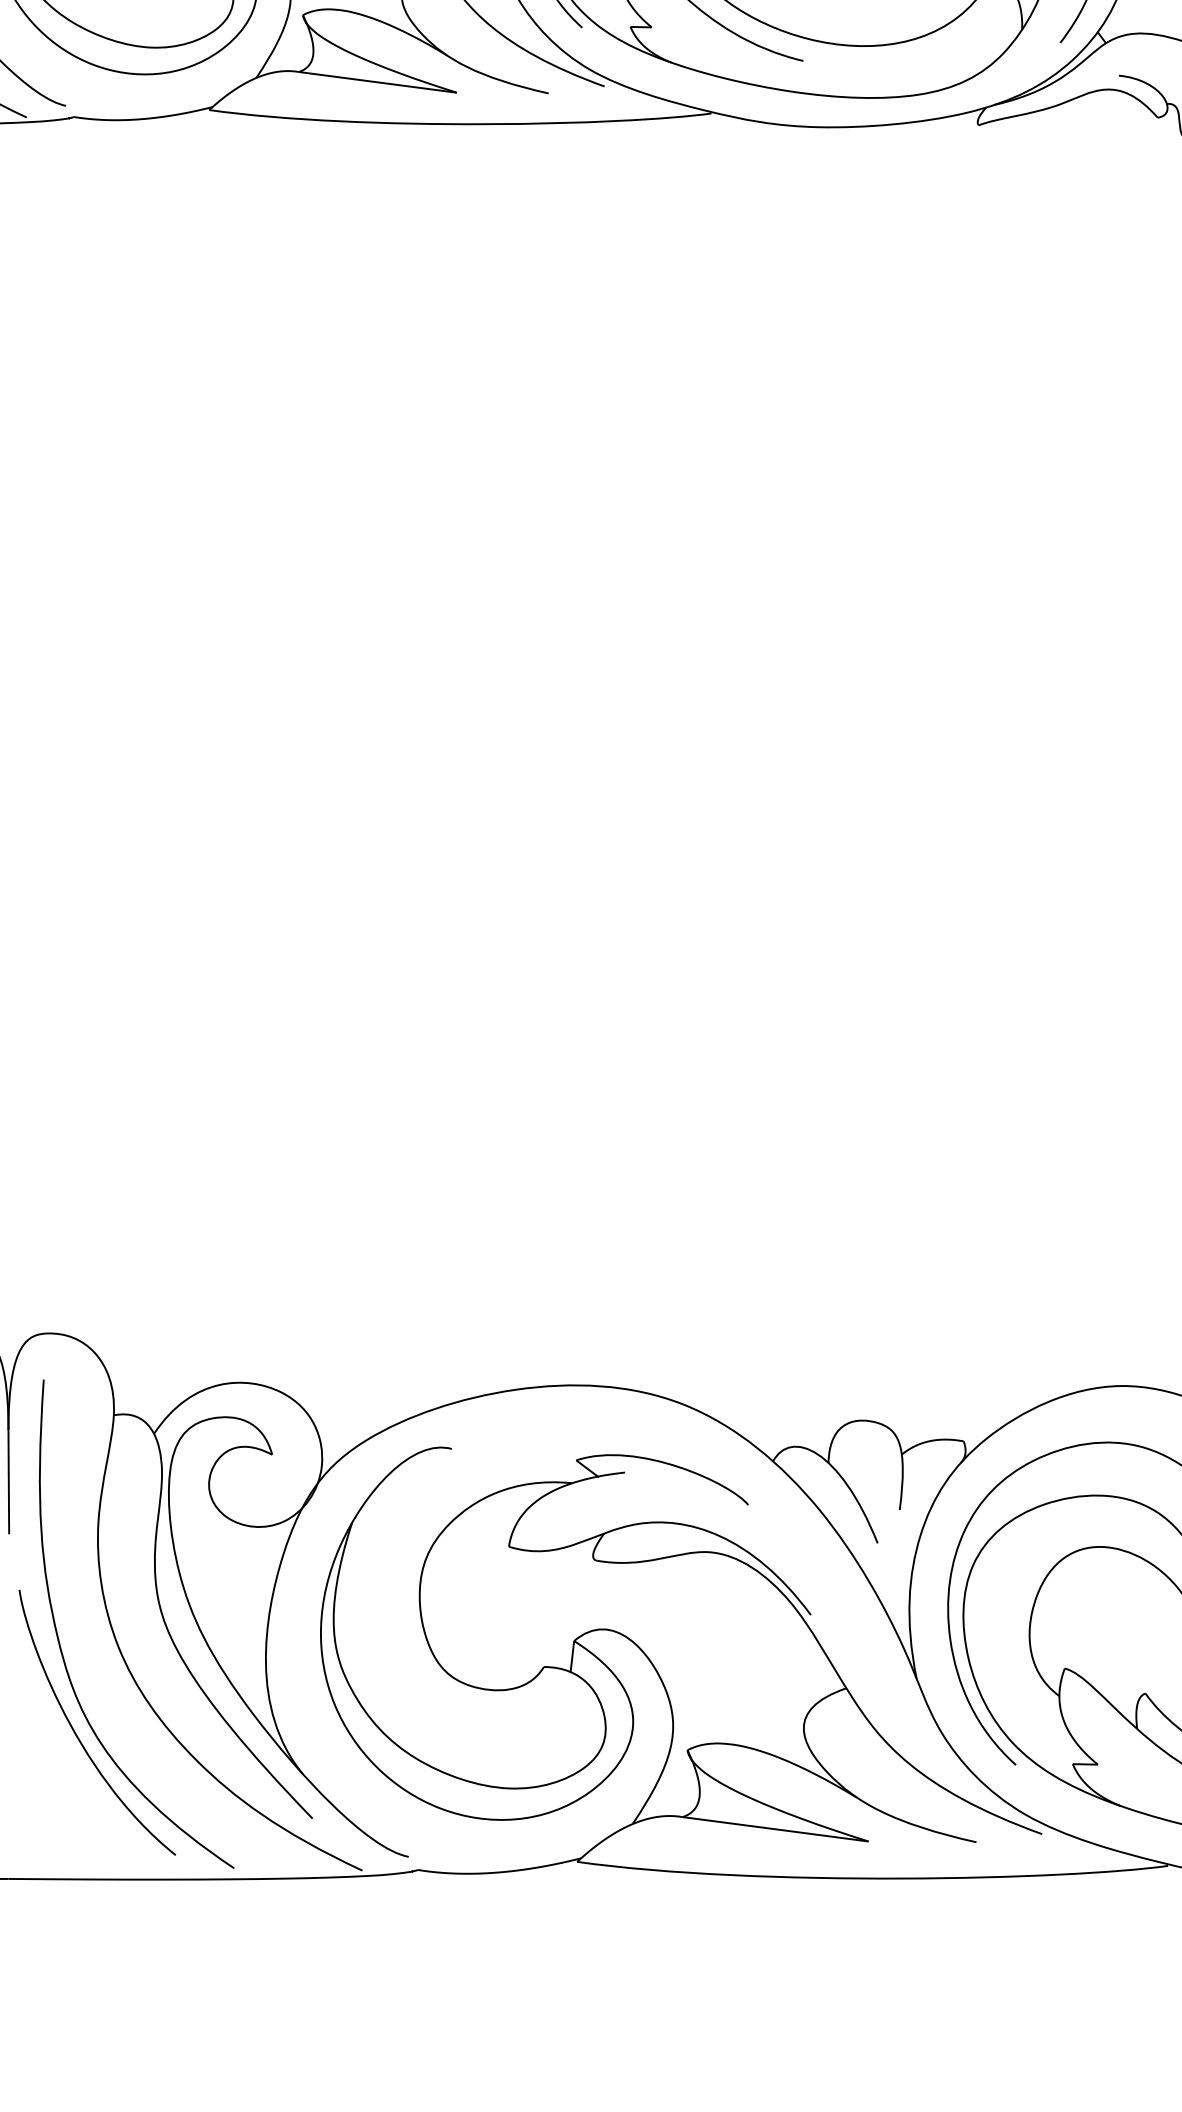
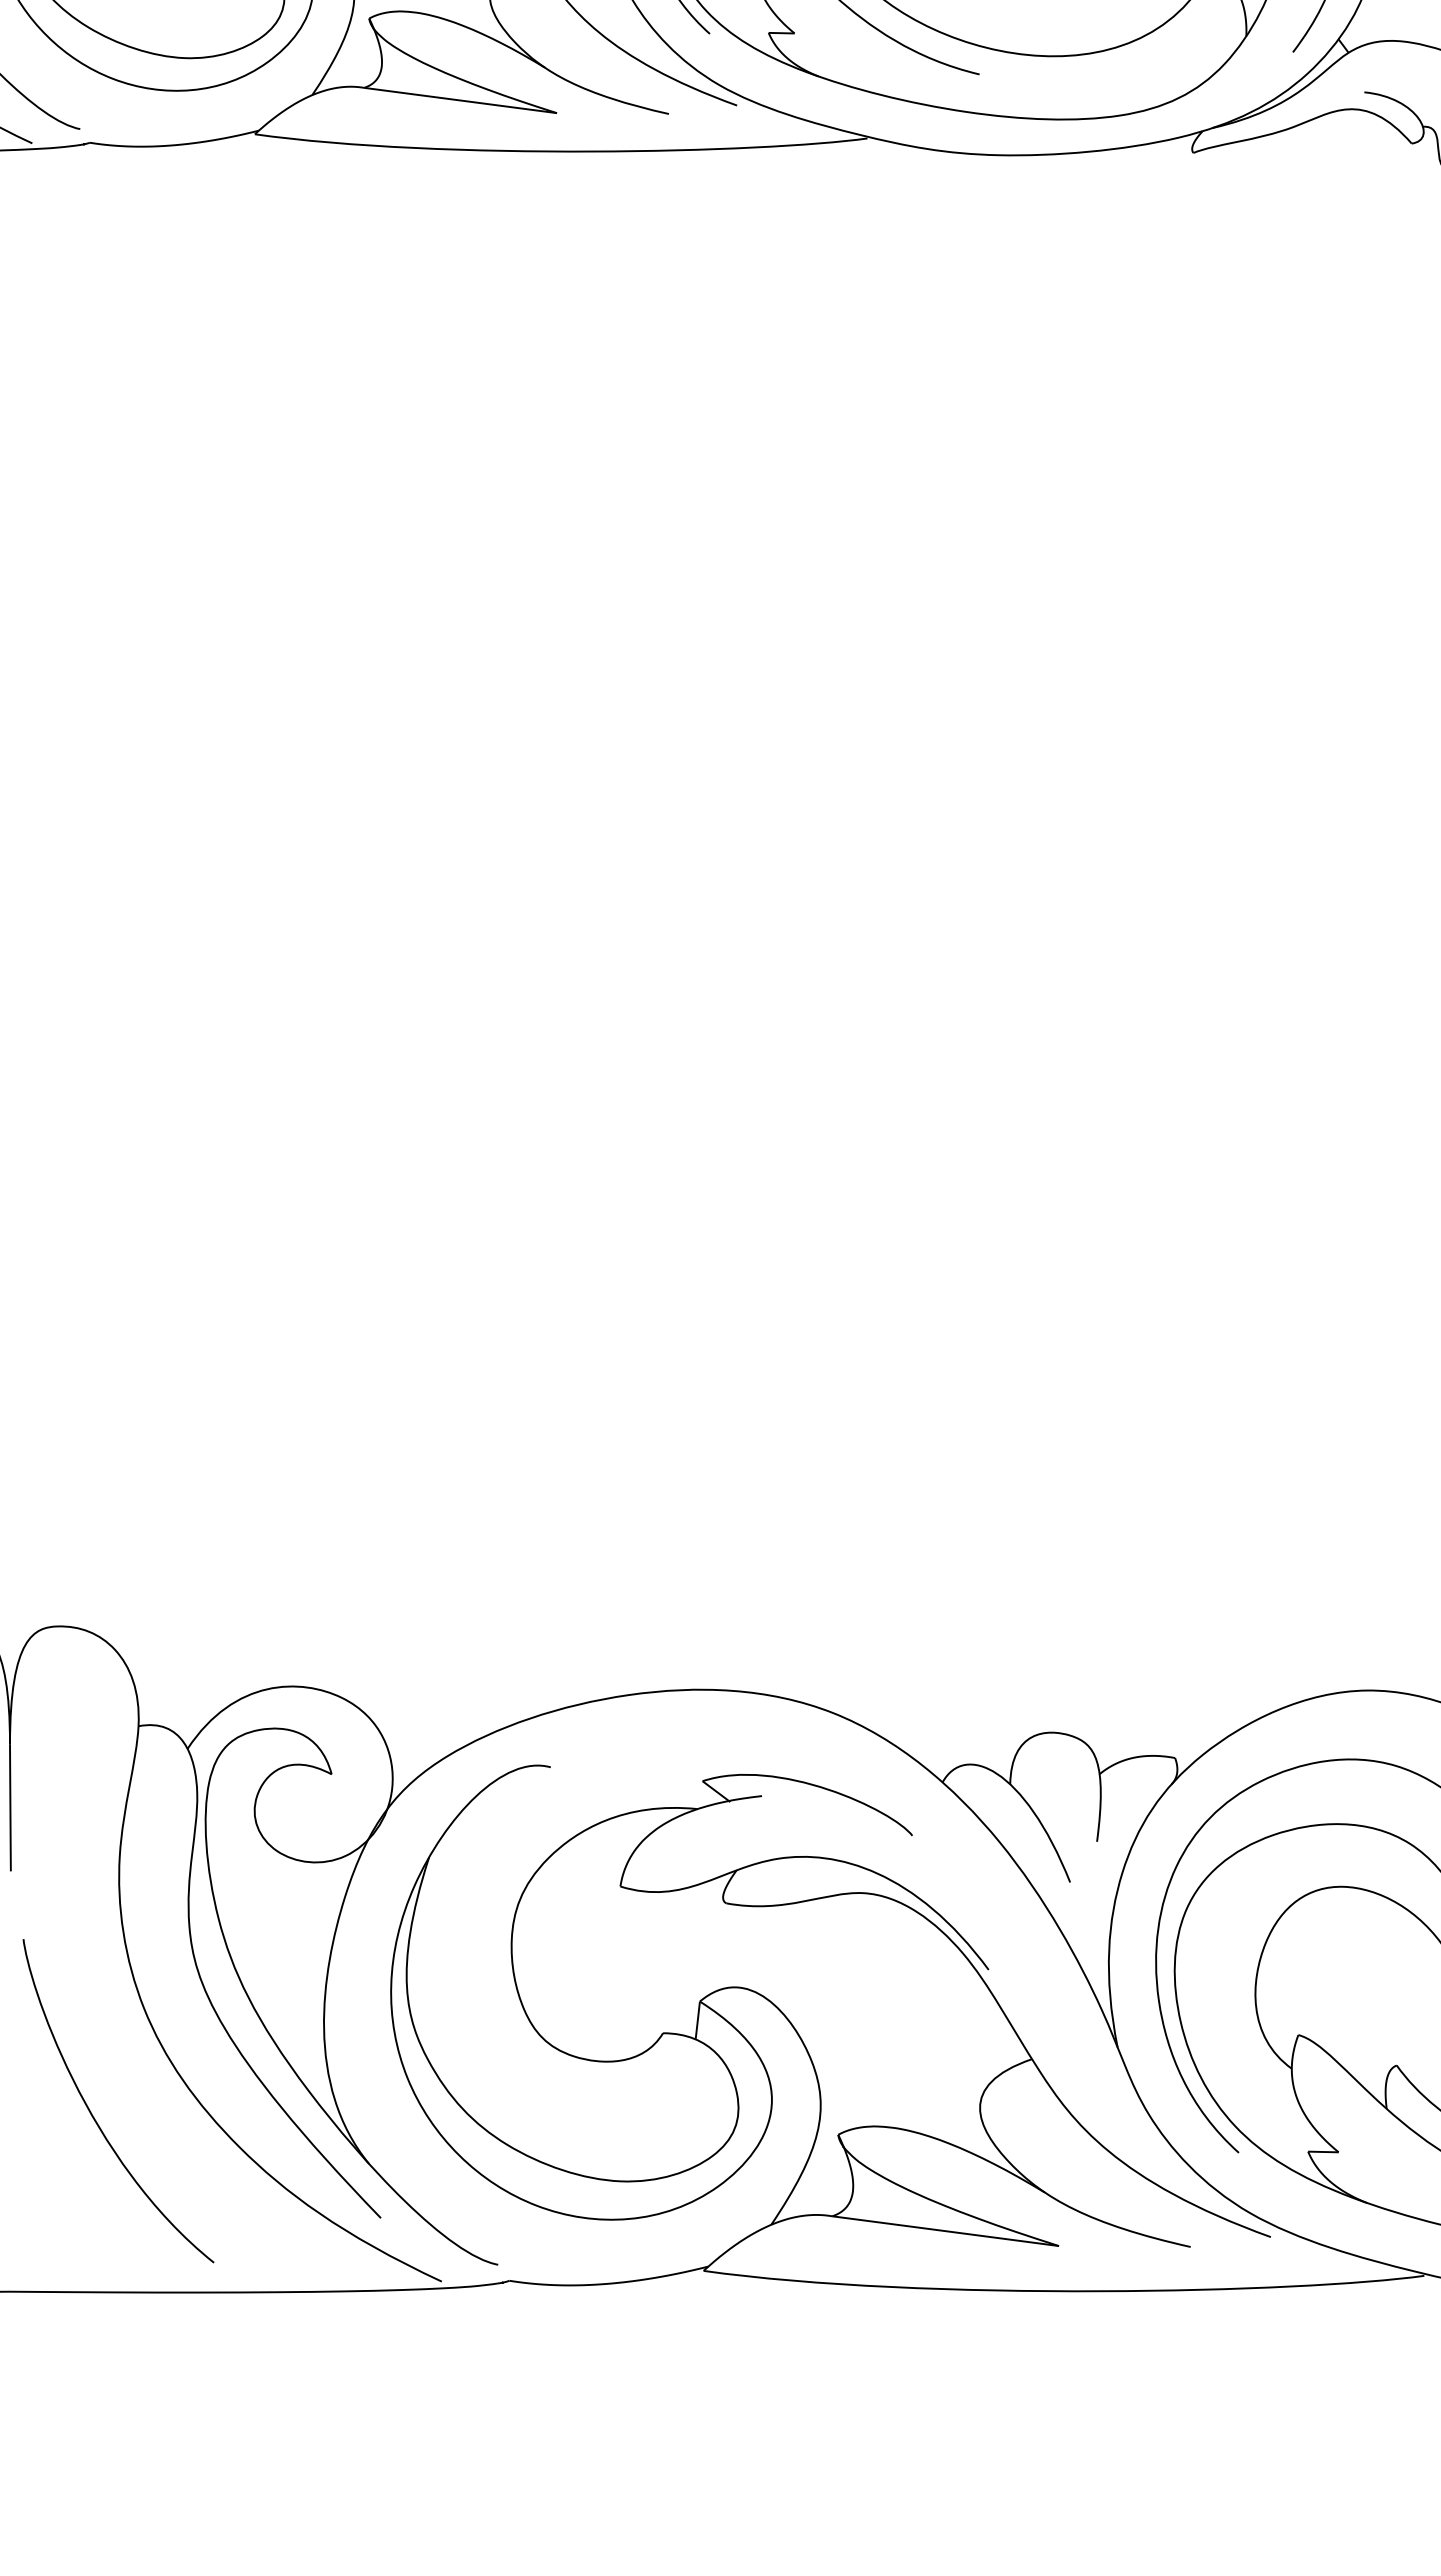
curve: (60, 1644) -> (73, 2005), removed

